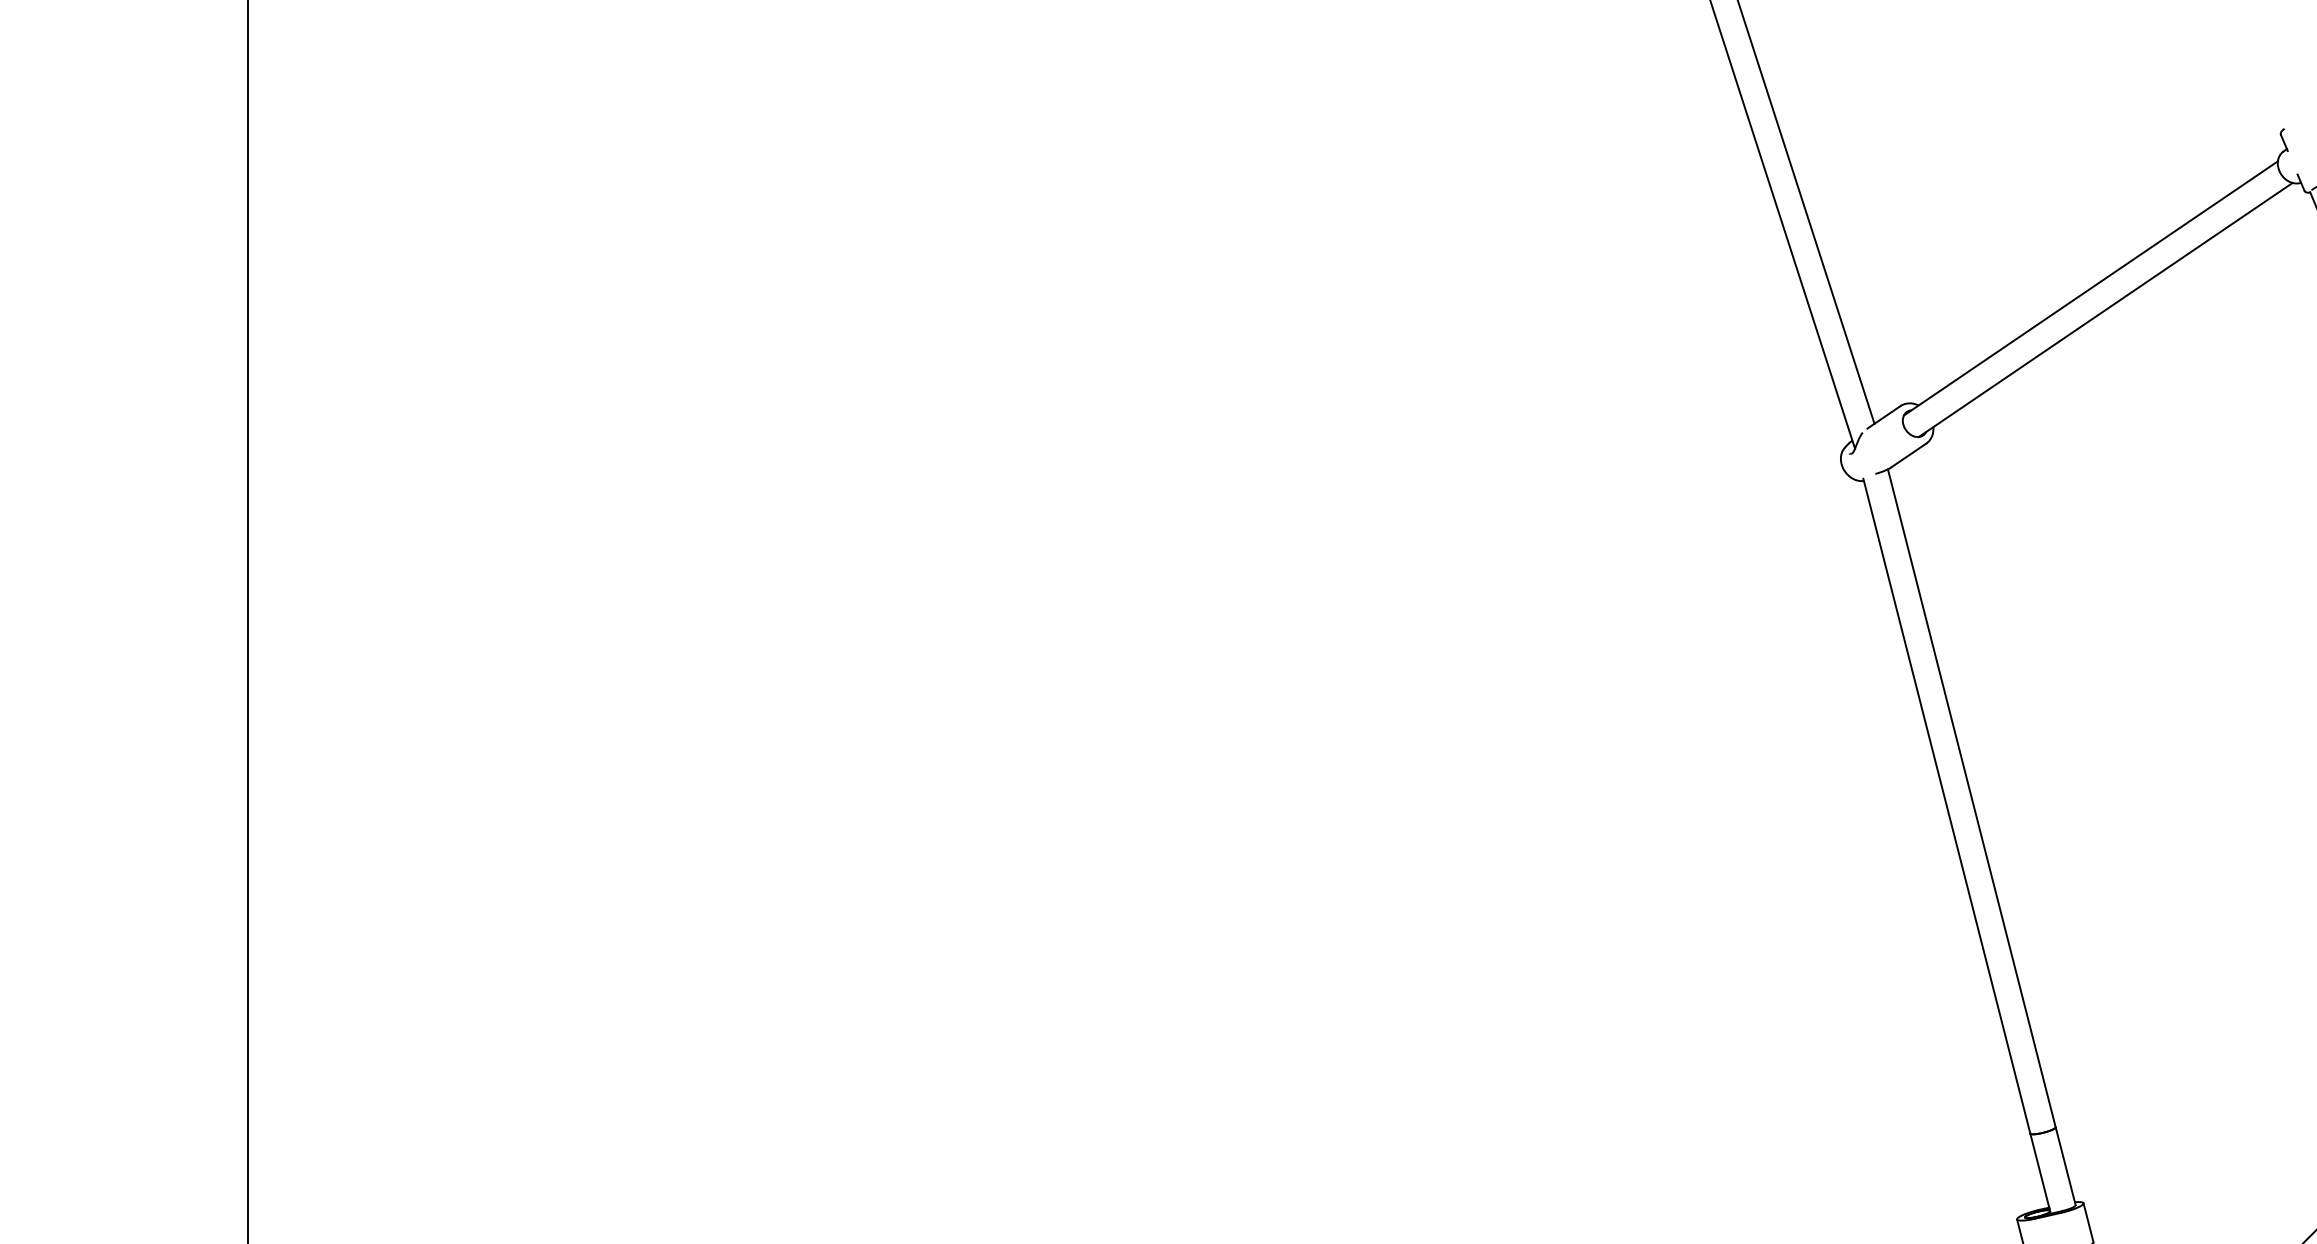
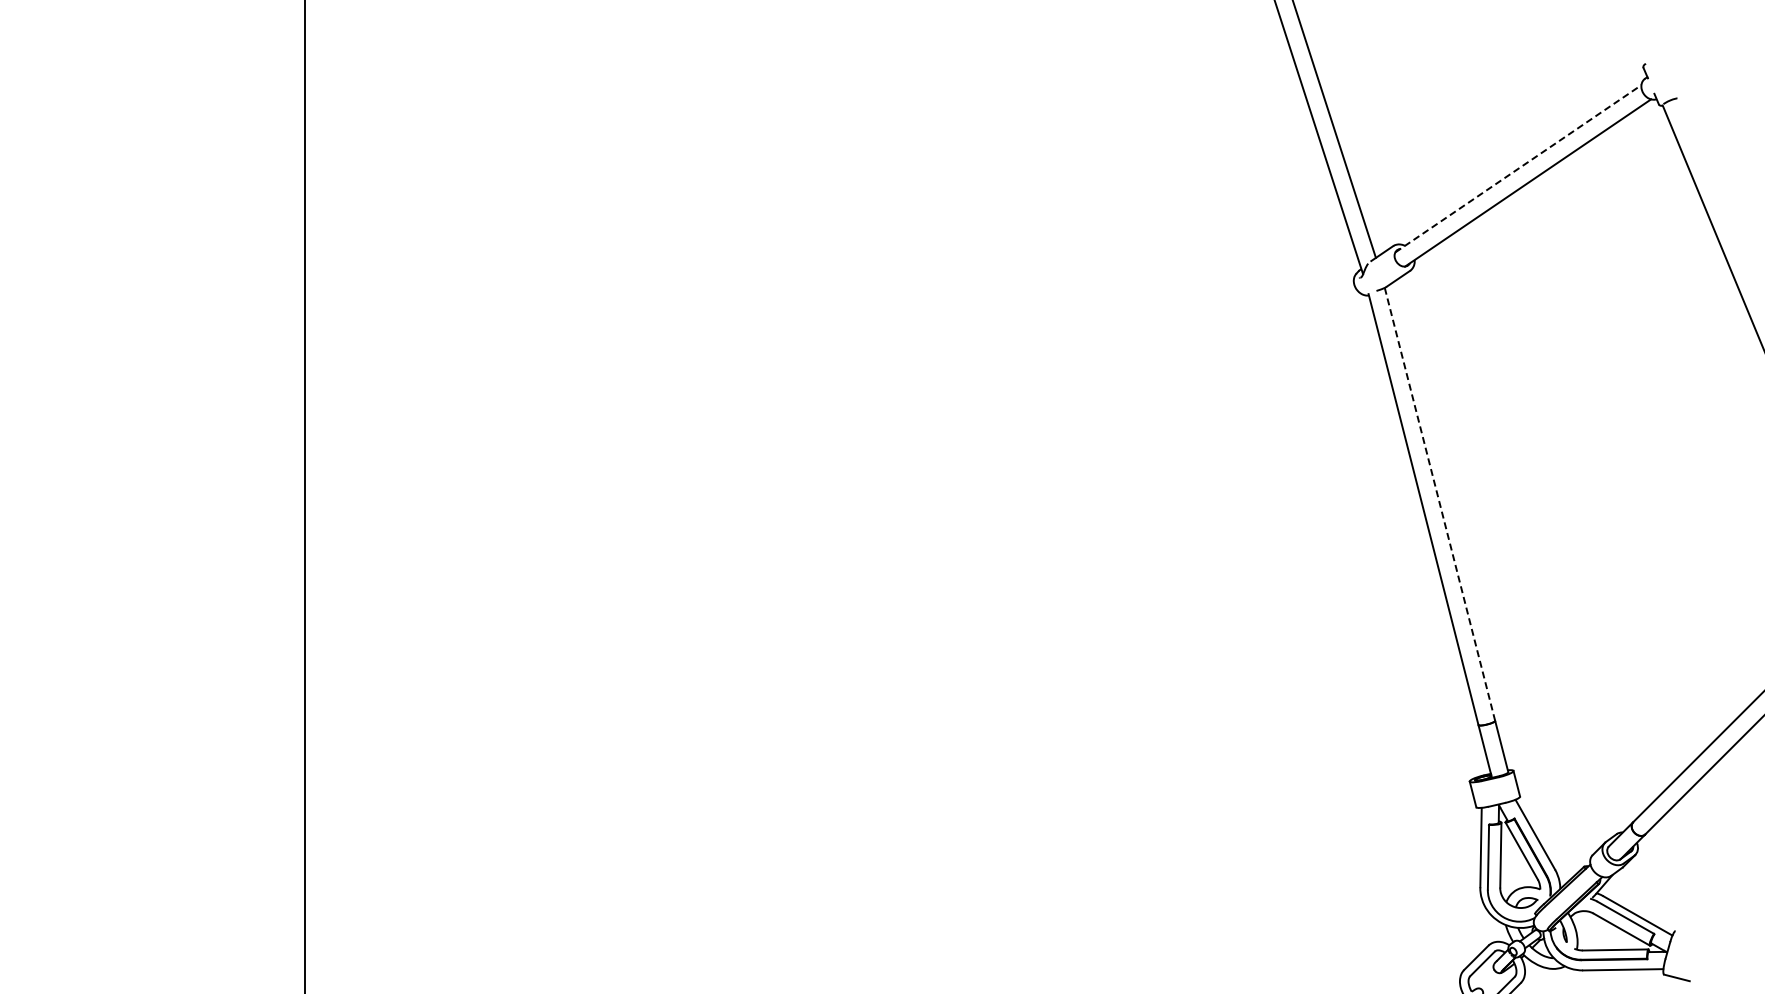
line: (2091, 287) -> (1518, 168), solid -> dashed
line: (1972, 798) -> (1440, 504), solid -> dashed

